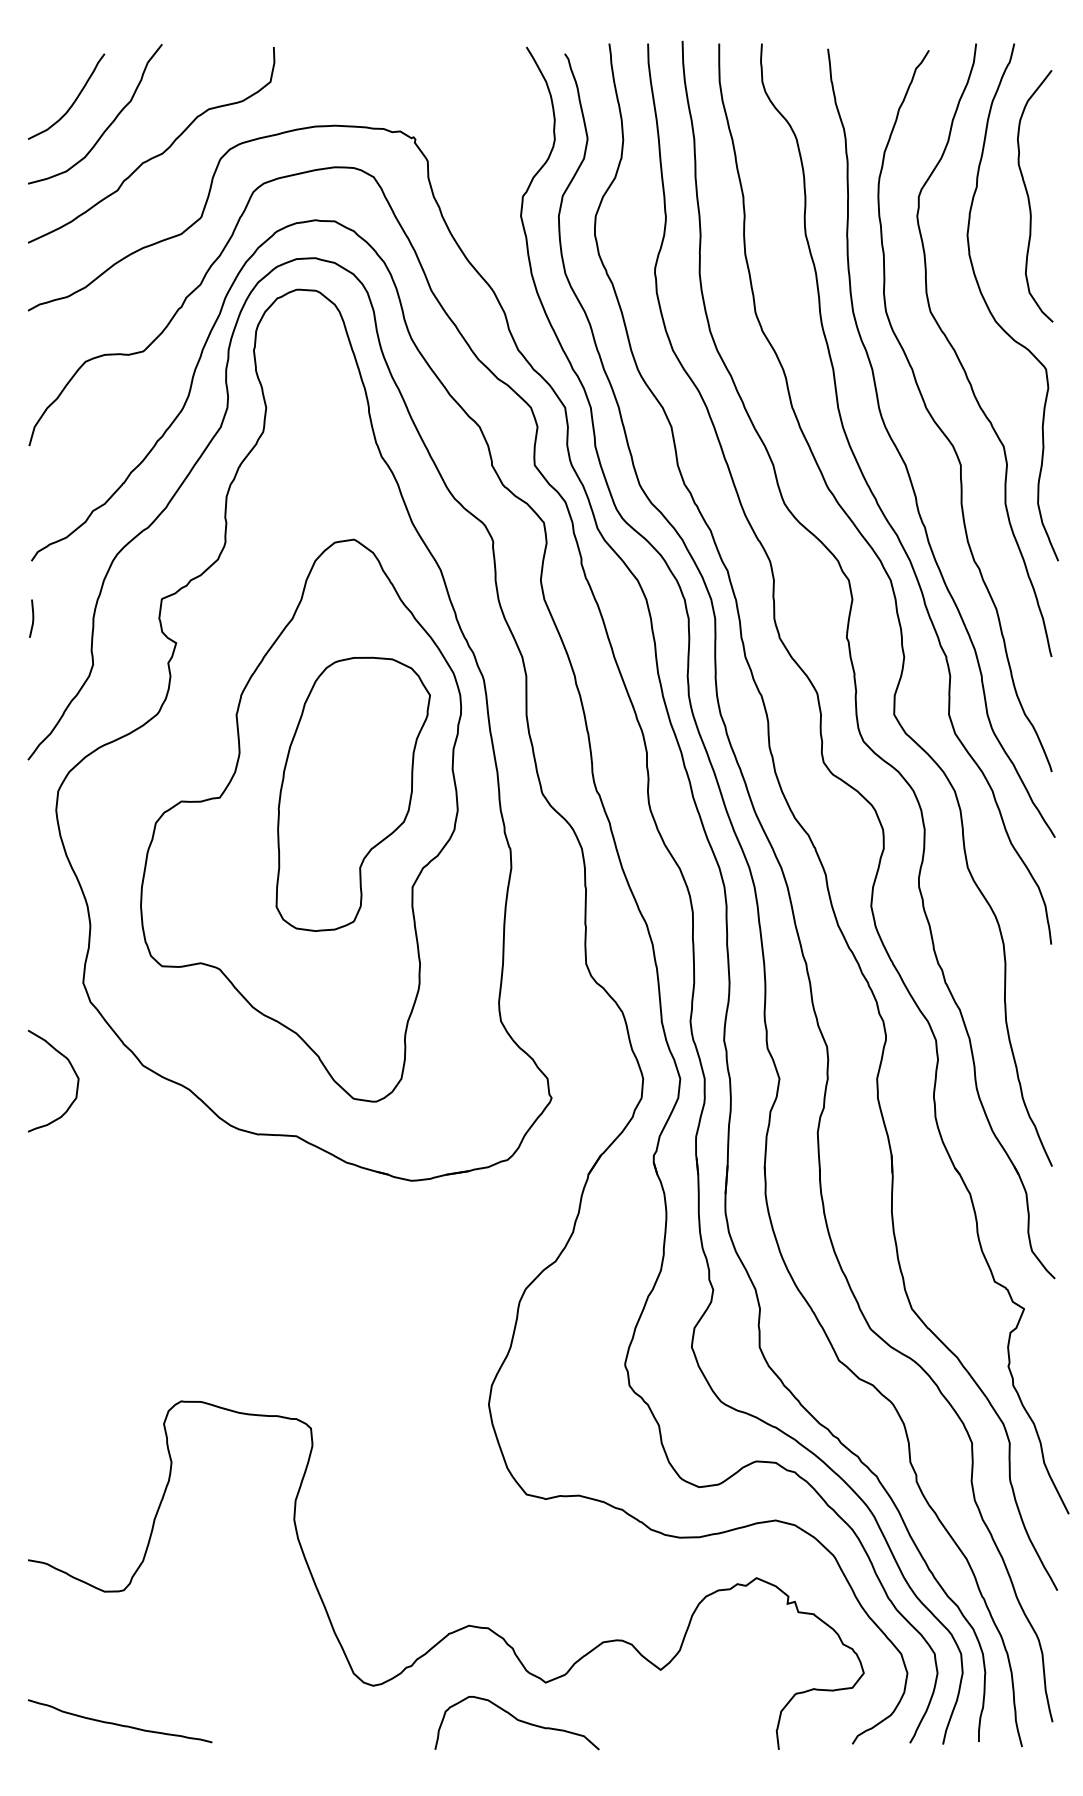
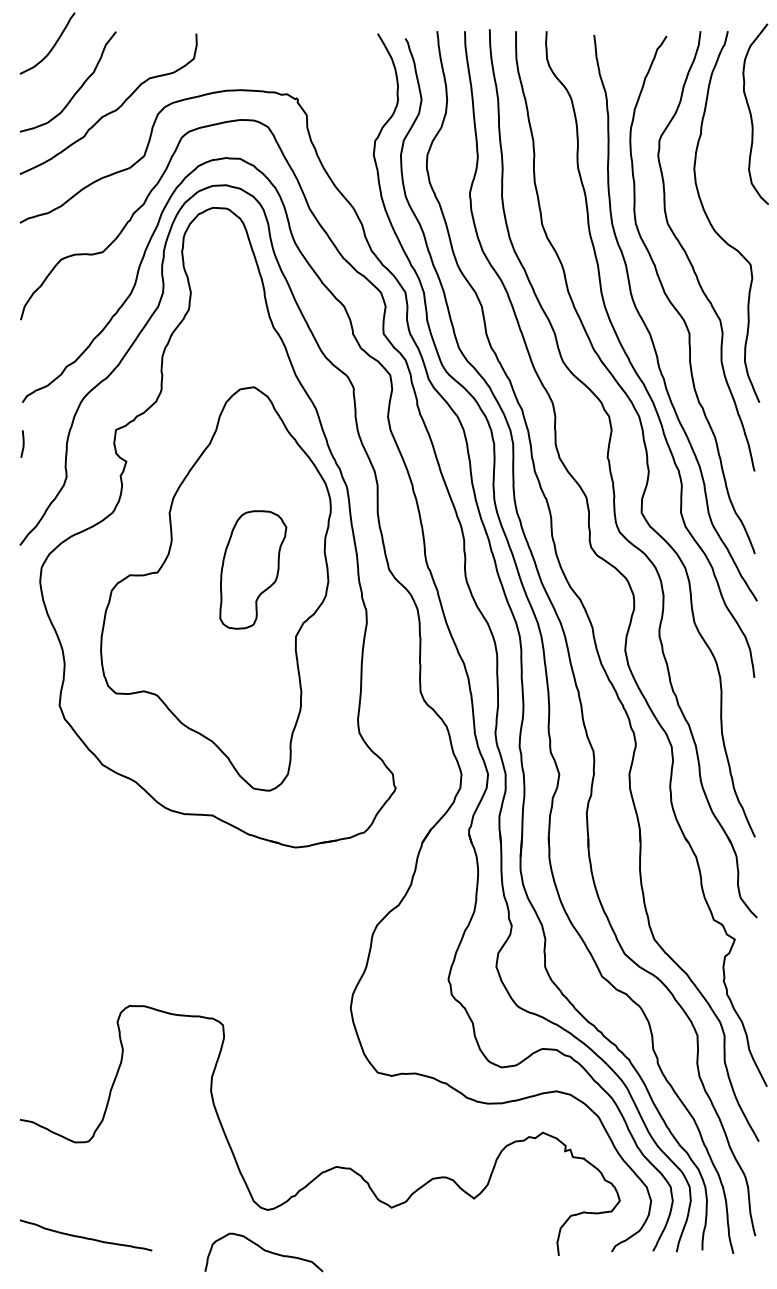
curve: (73, 101) -> (52, 46), moved
curve: (1029, 196) -> (751, 114), moved
part: (352, 793) -> (252, 569), size x0.6
curve: (73, 1071) -> (52, 769), removed
curve: (518, 1721) -> (265, 1251), moved

